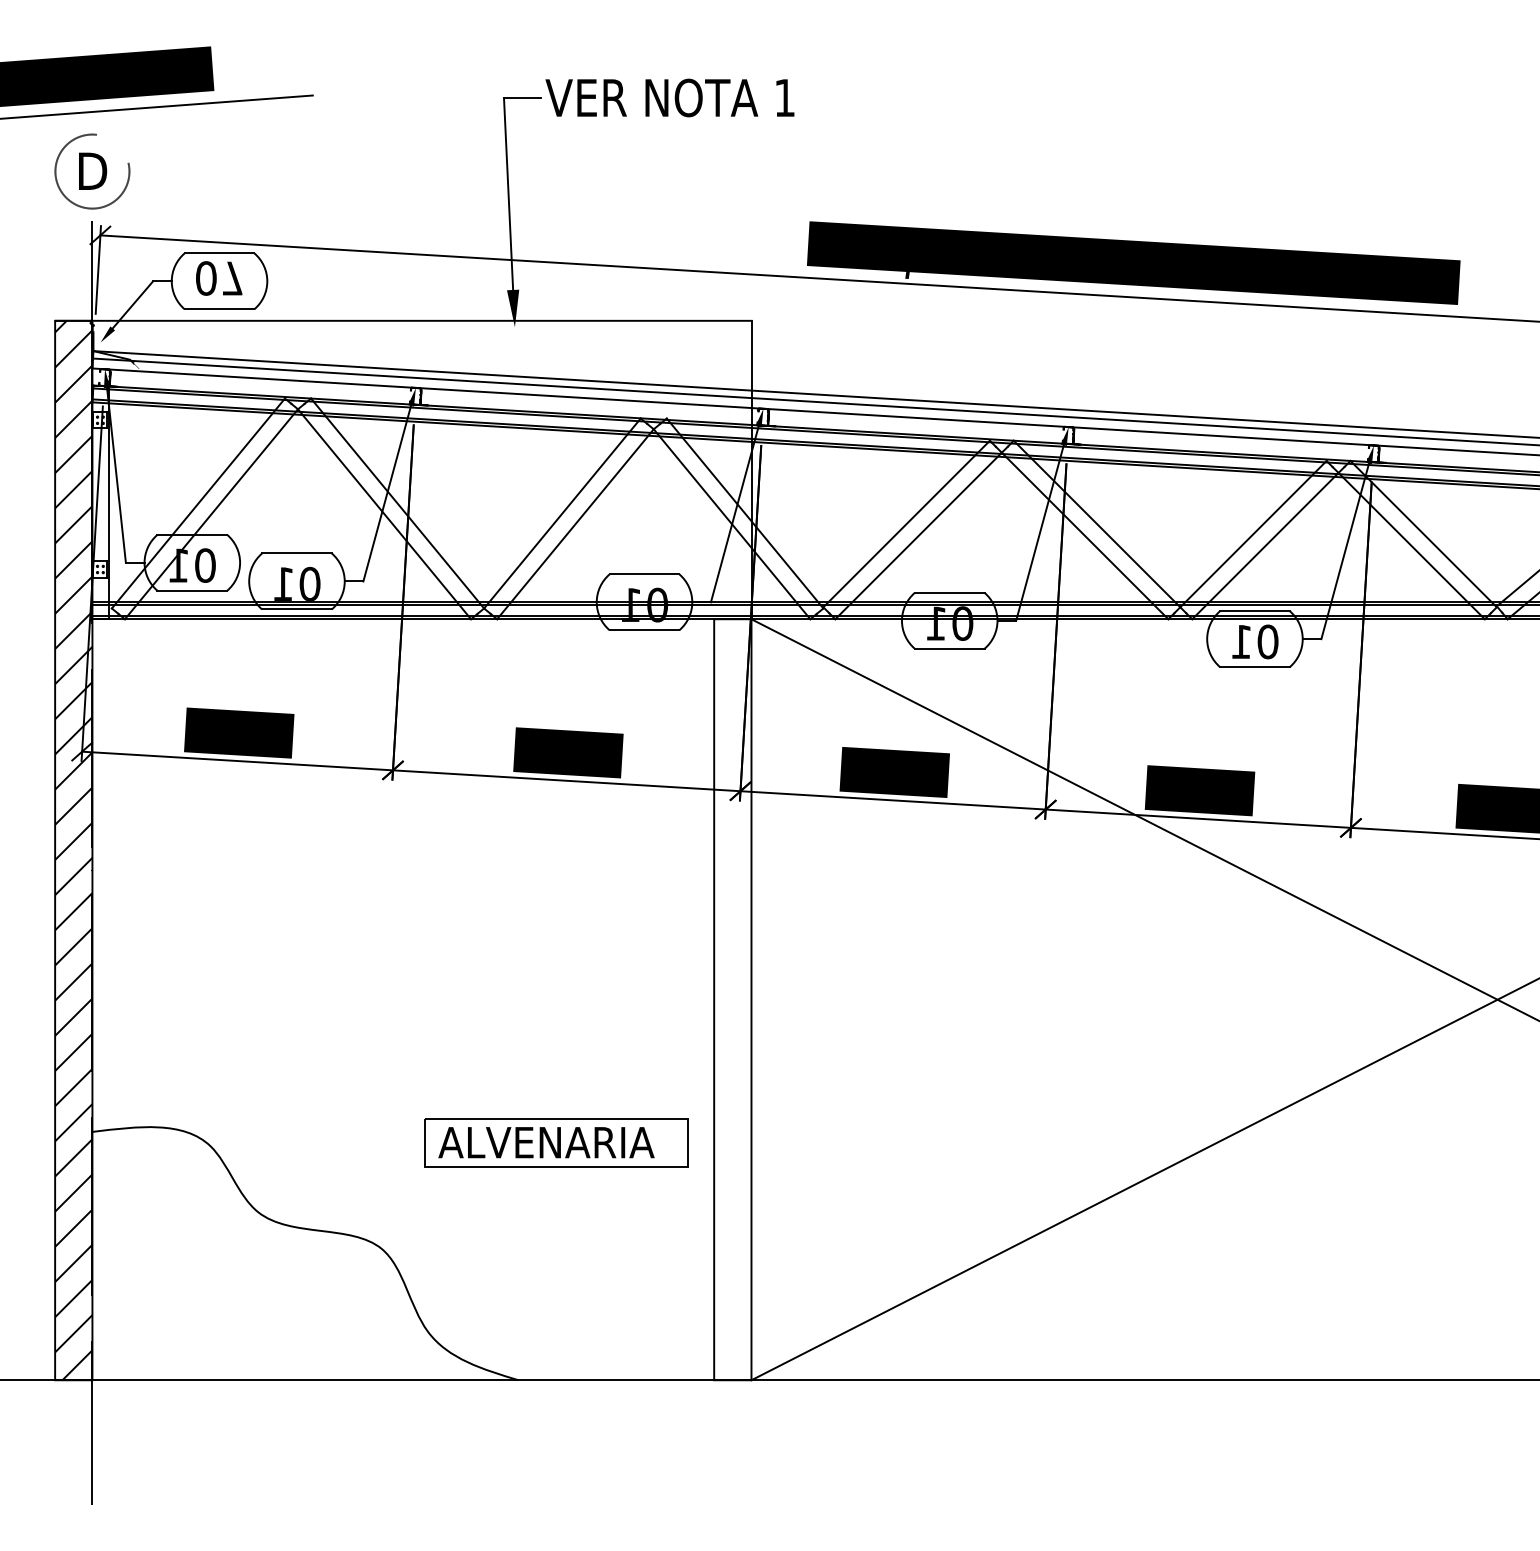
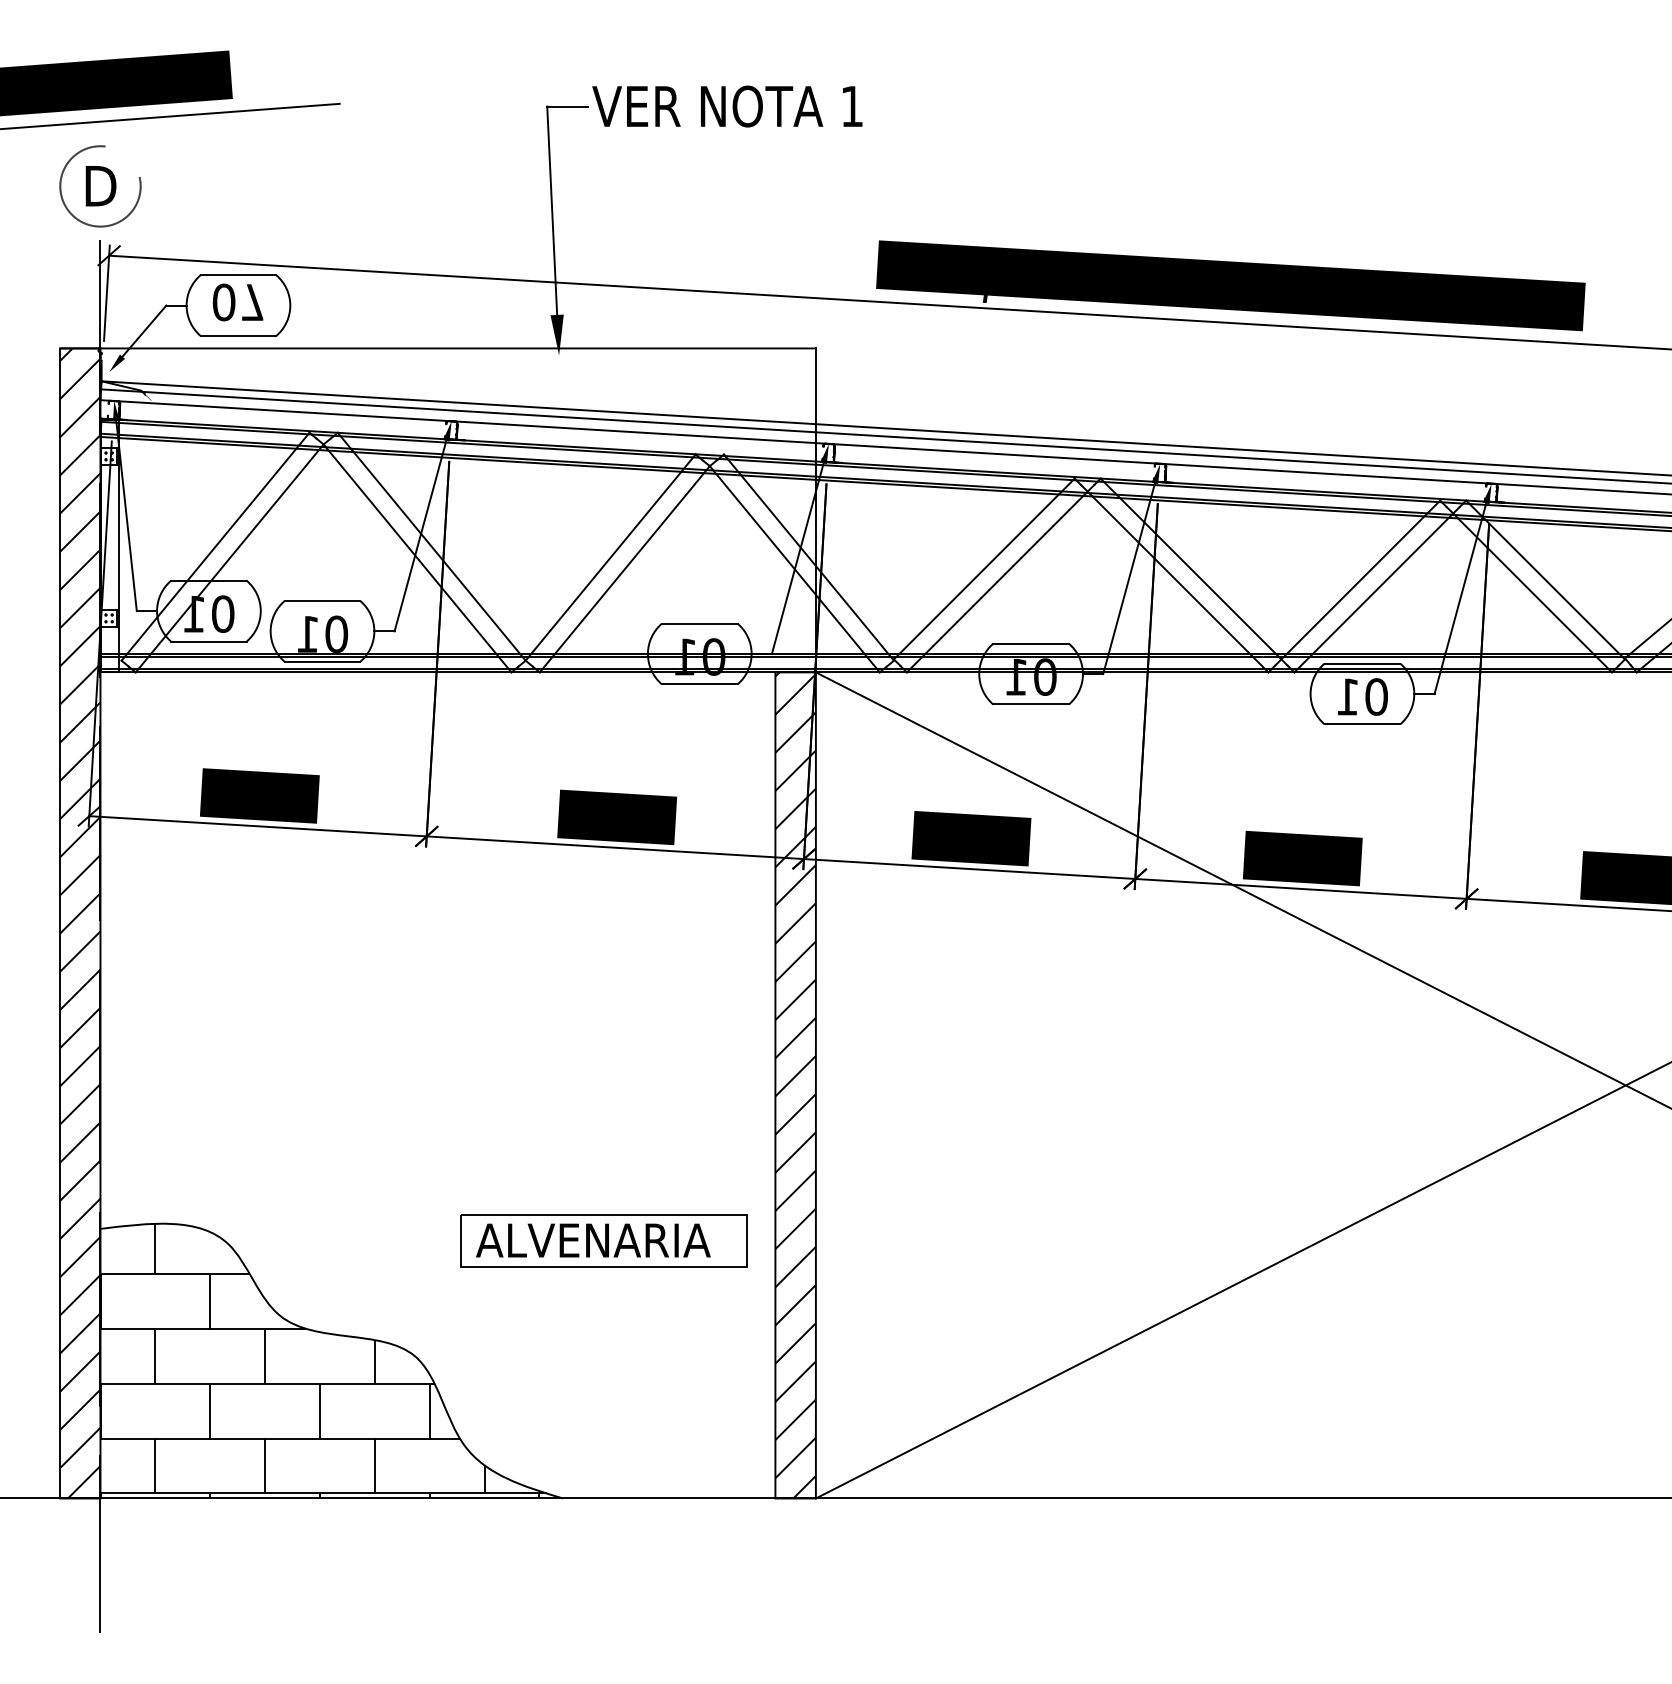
hatch: (732, 999) -> (795, 1085), added
hatch: (297, 1253) -> (323, 1360), added

